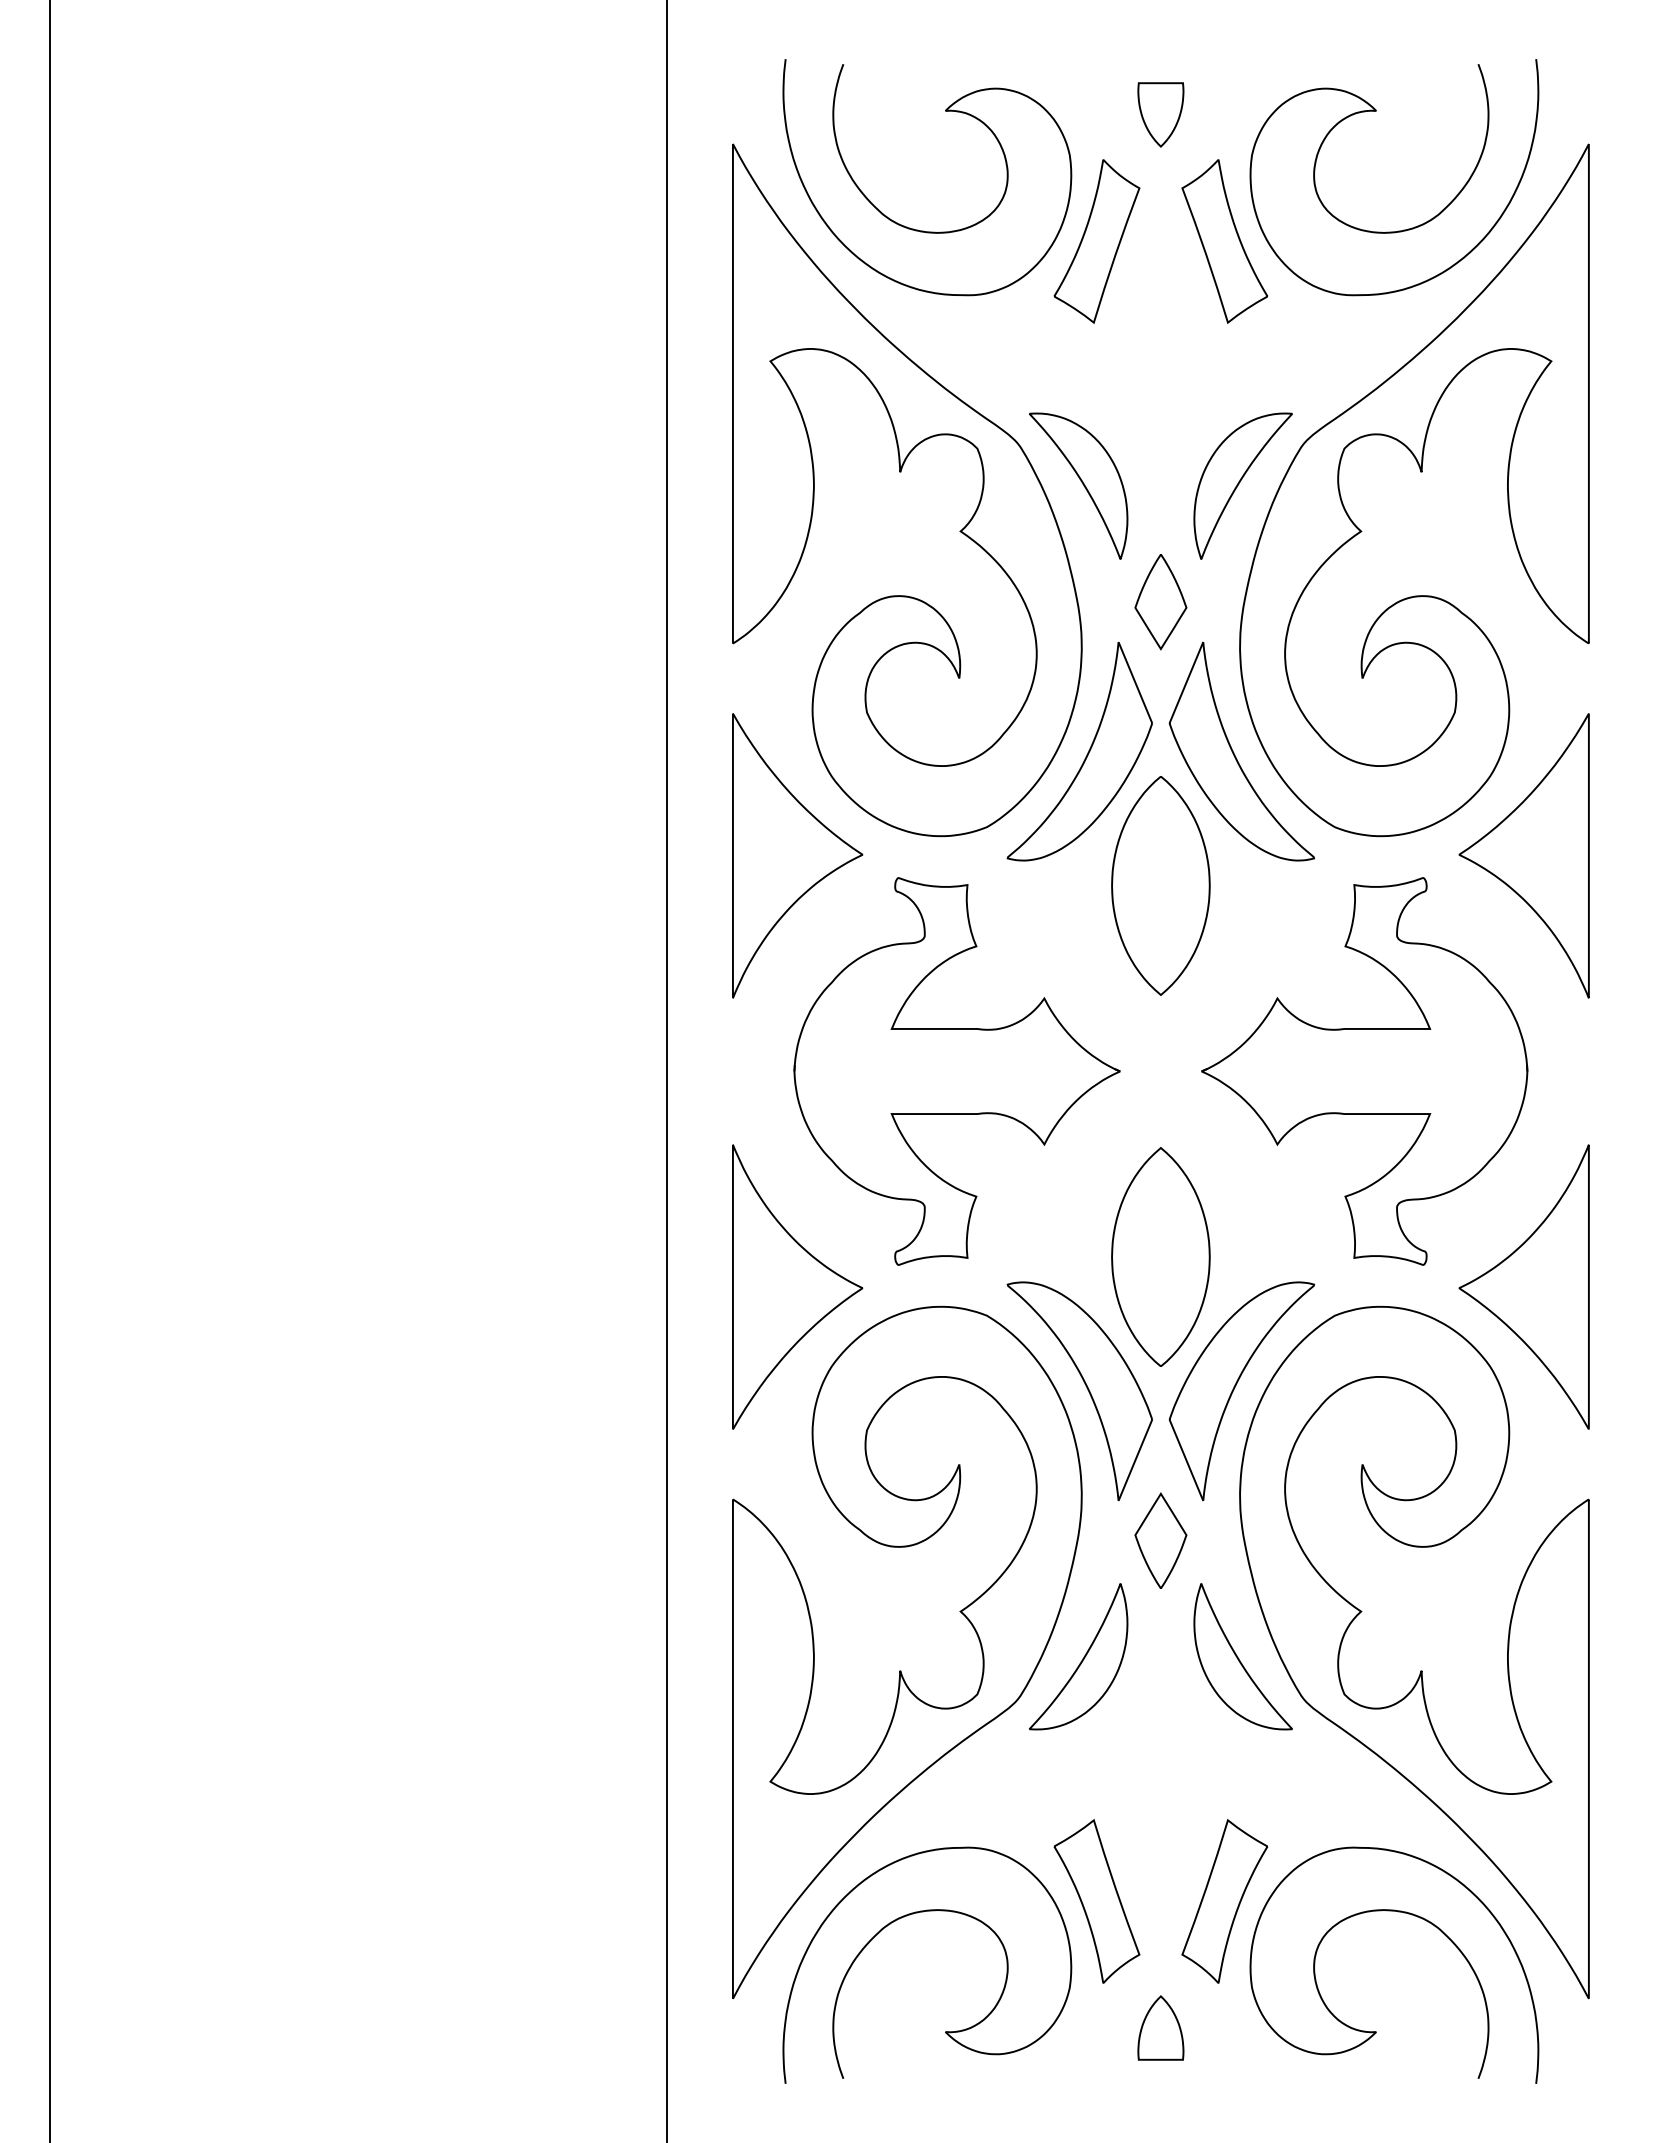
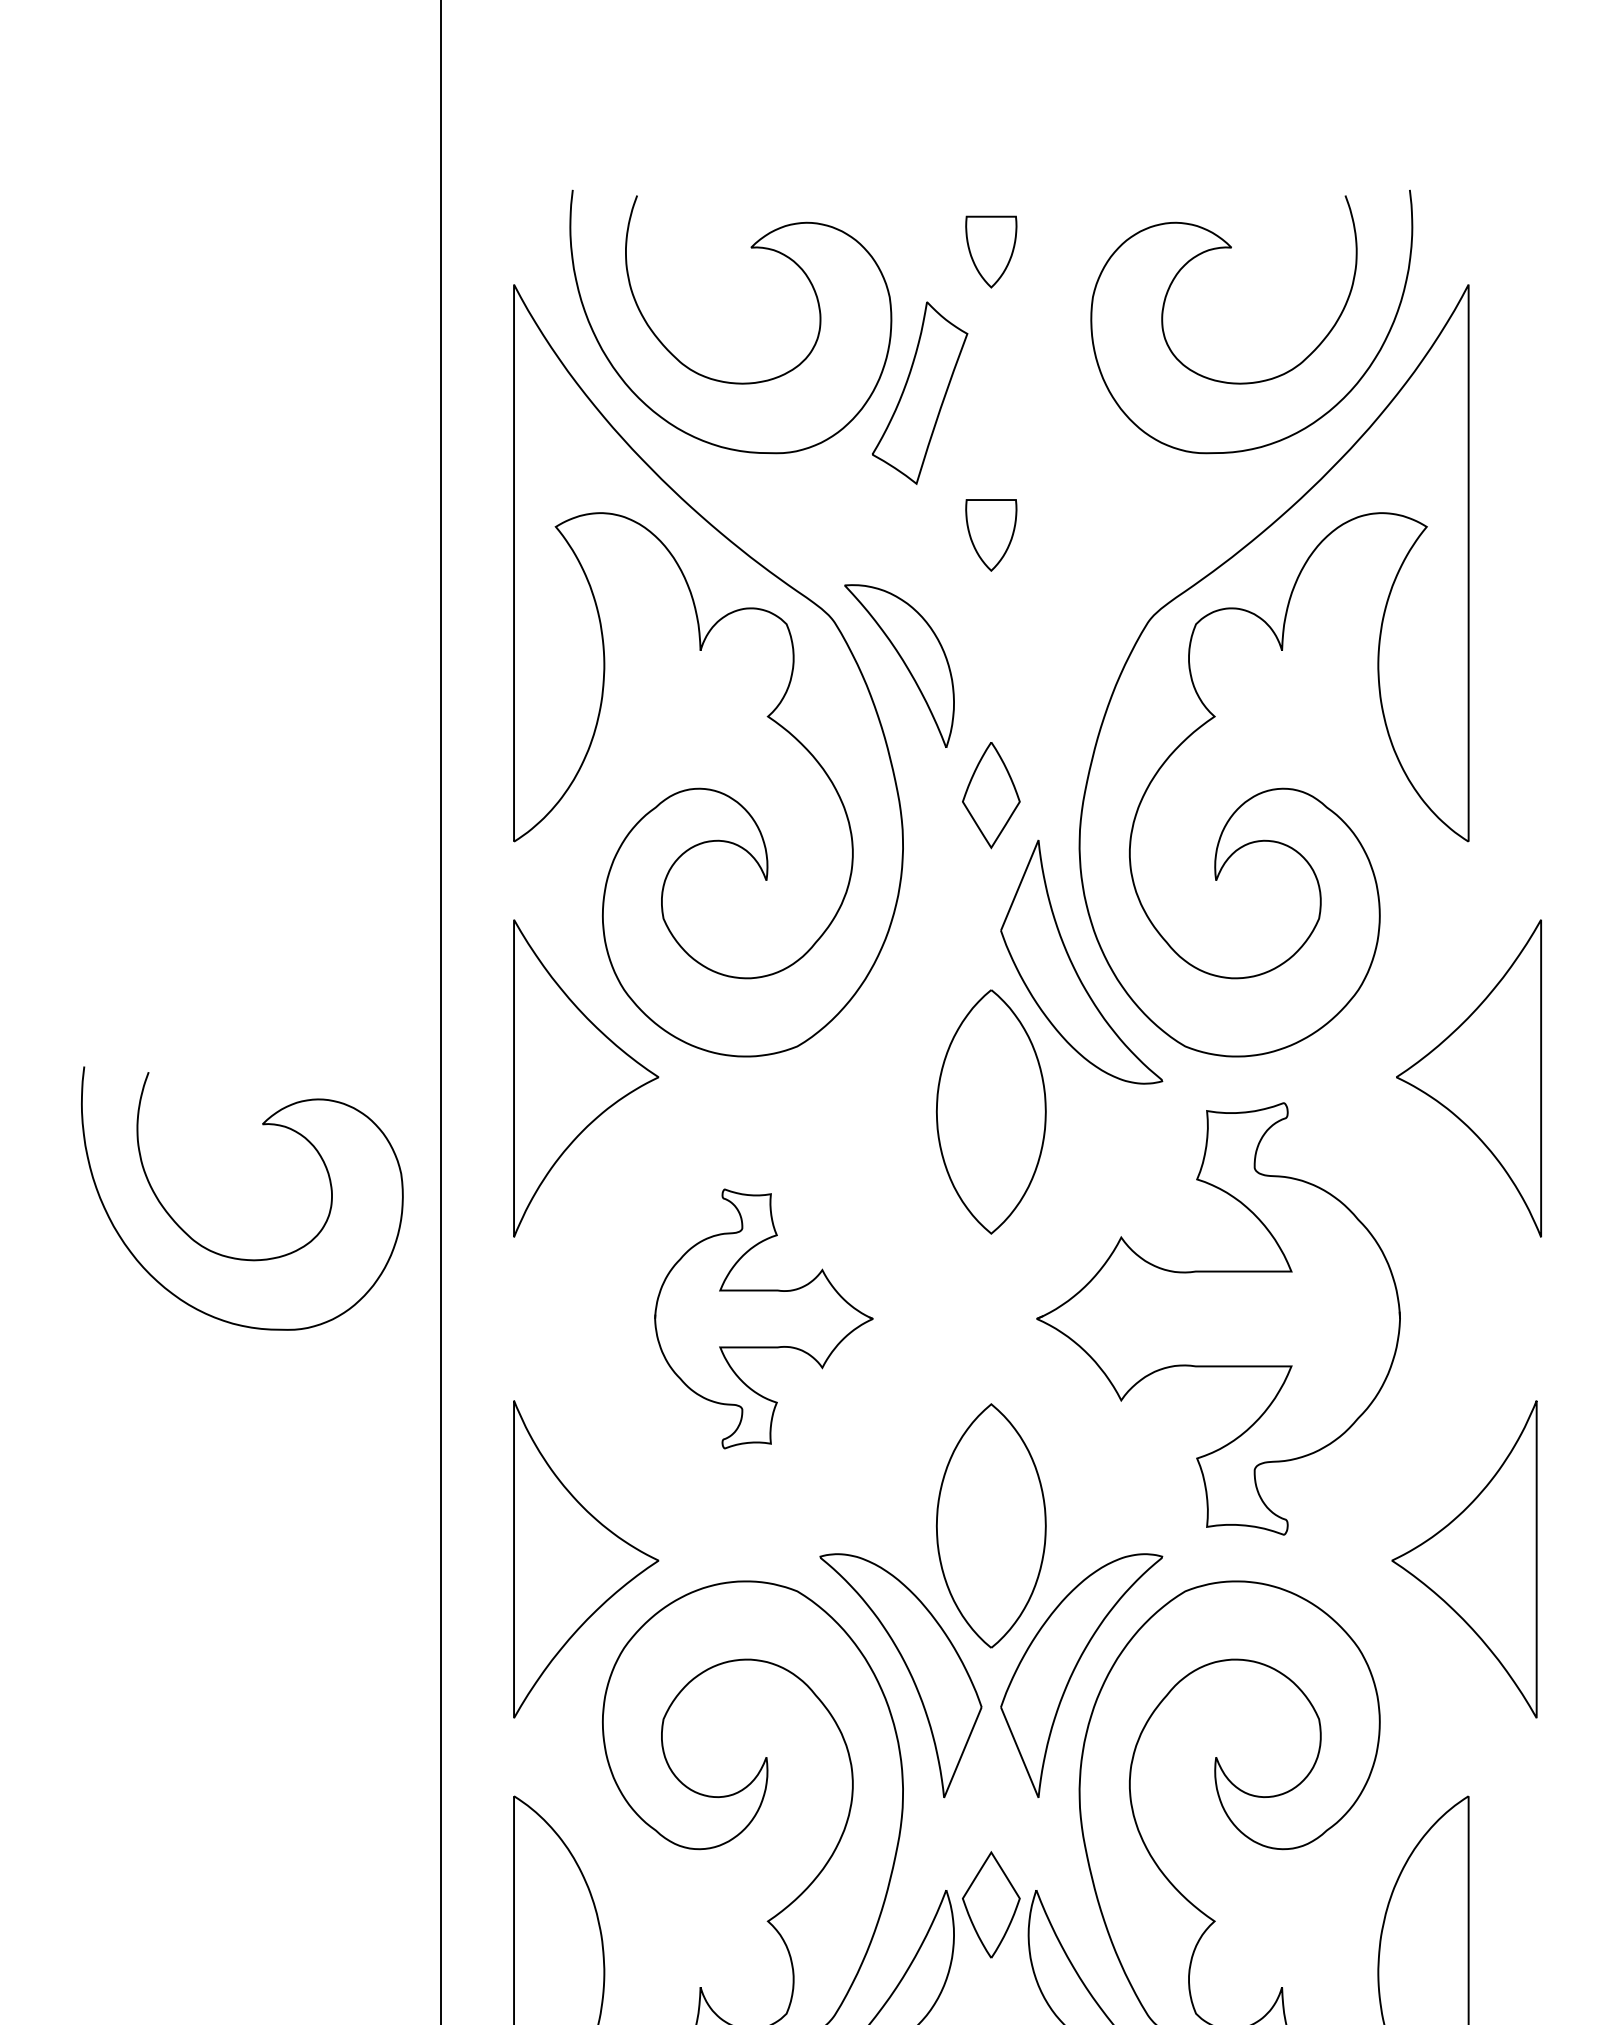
part: (1224, 241) -> (1062, 393), removed
part: (1160, 368) -> (990, 534), added
part: (1242, 485) -> (1082, 665), removed
part: (1086, 754) -> (908, 965), removed
part: (1523, 855) -> (1468, 1078), moved
curve: (480, 1015) -> (232, 1256), added
part: (956, 1071) -> (763, 1318), size x0.6
part: (1523, 1286) -> (1463, 1558), moved
part: (1160, 1540) -> (990, 1904), moved

